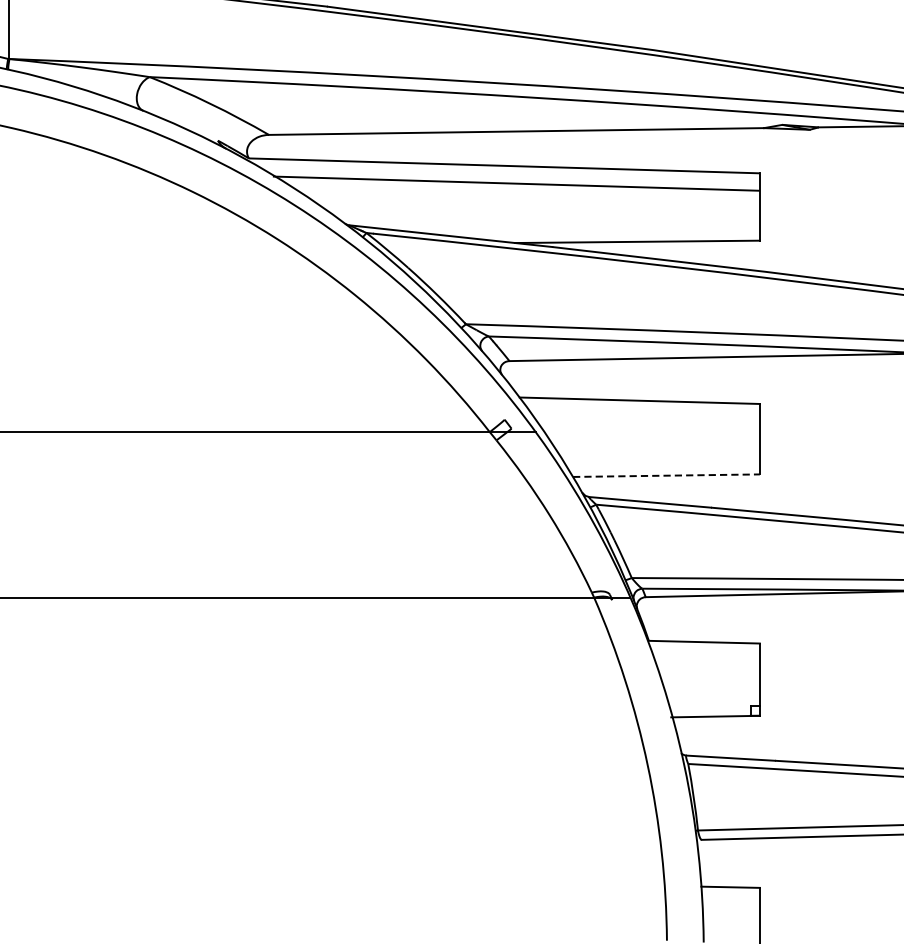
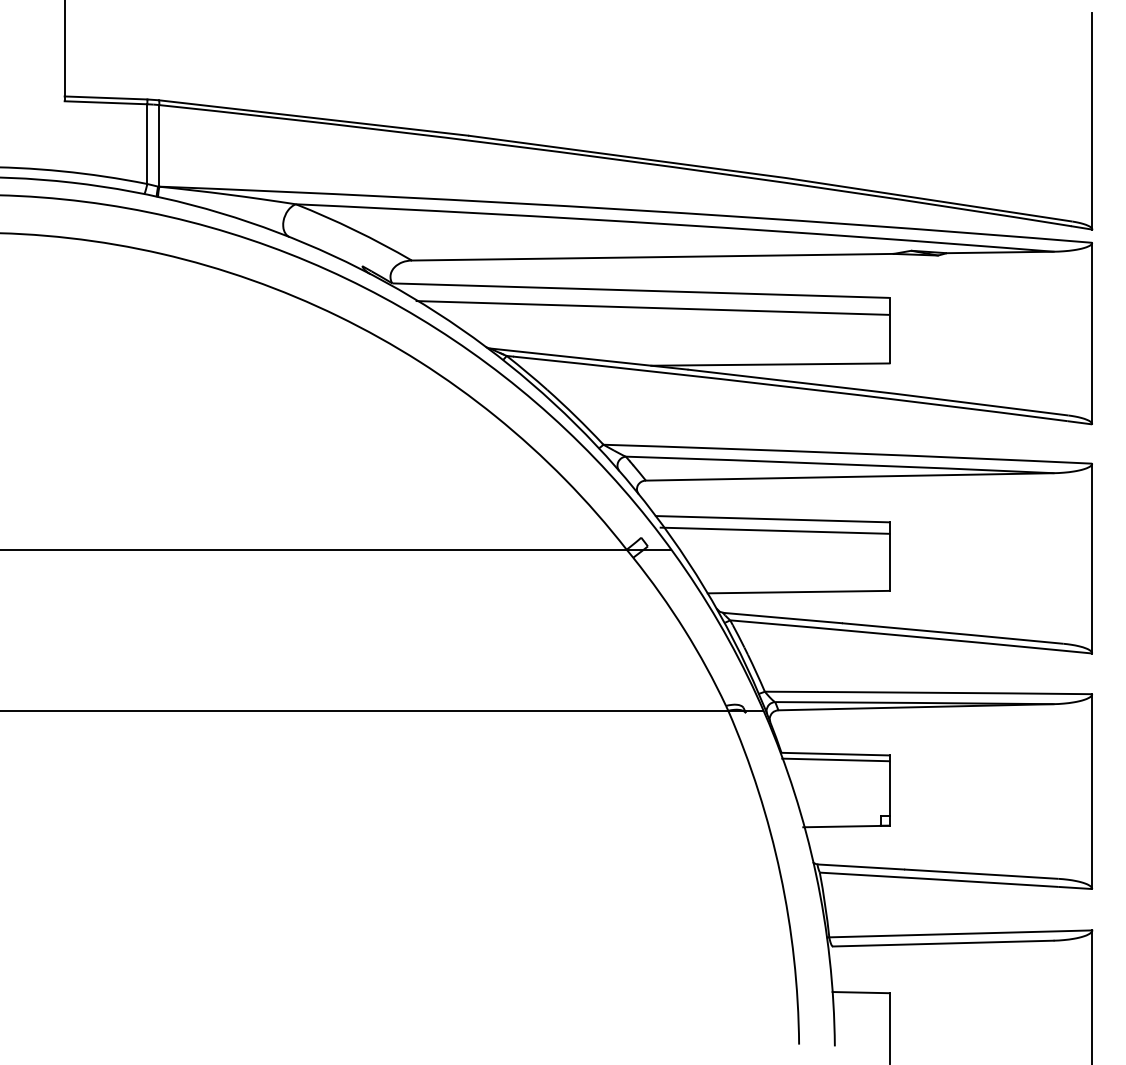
line: (641, 412) -> (774, 530), added
line: (666, 476) -> (798, 592), dashed -> solid
line: (704, 647) -> (835, 759), added

